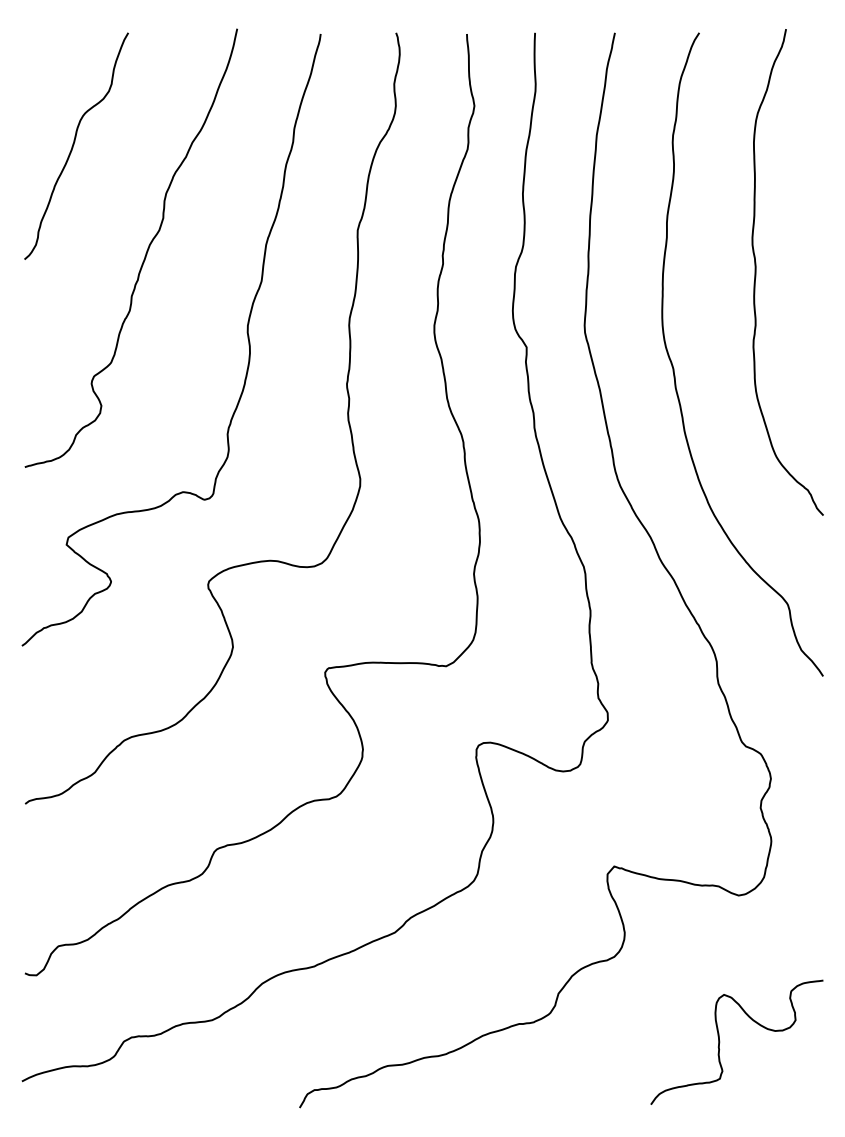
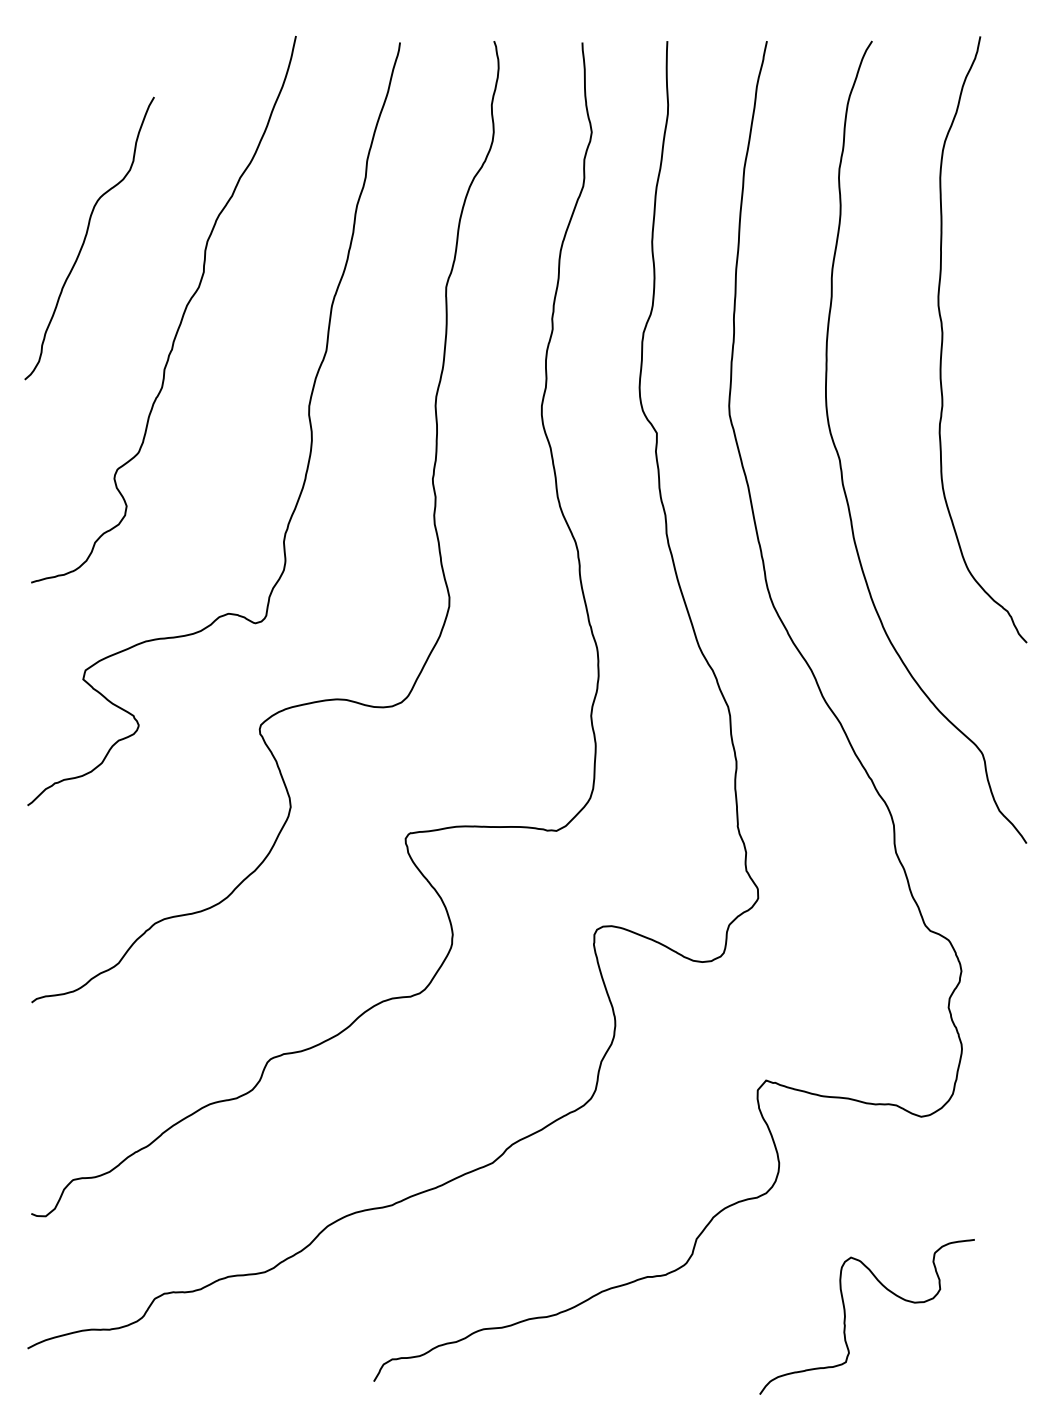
curve: (74, 145) -> (86, 237), moved
curve: (719, 1042) -> (845, 1316), moved

